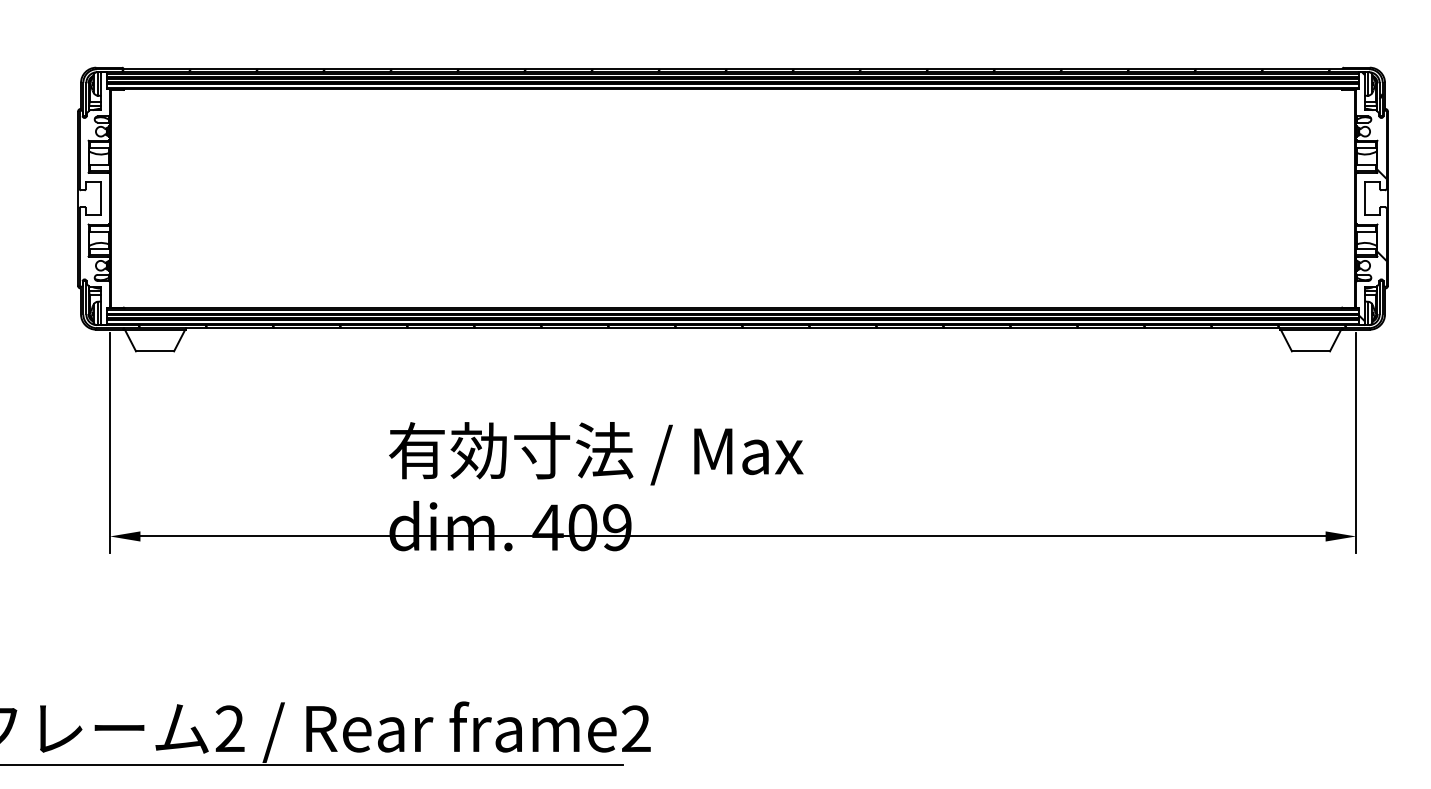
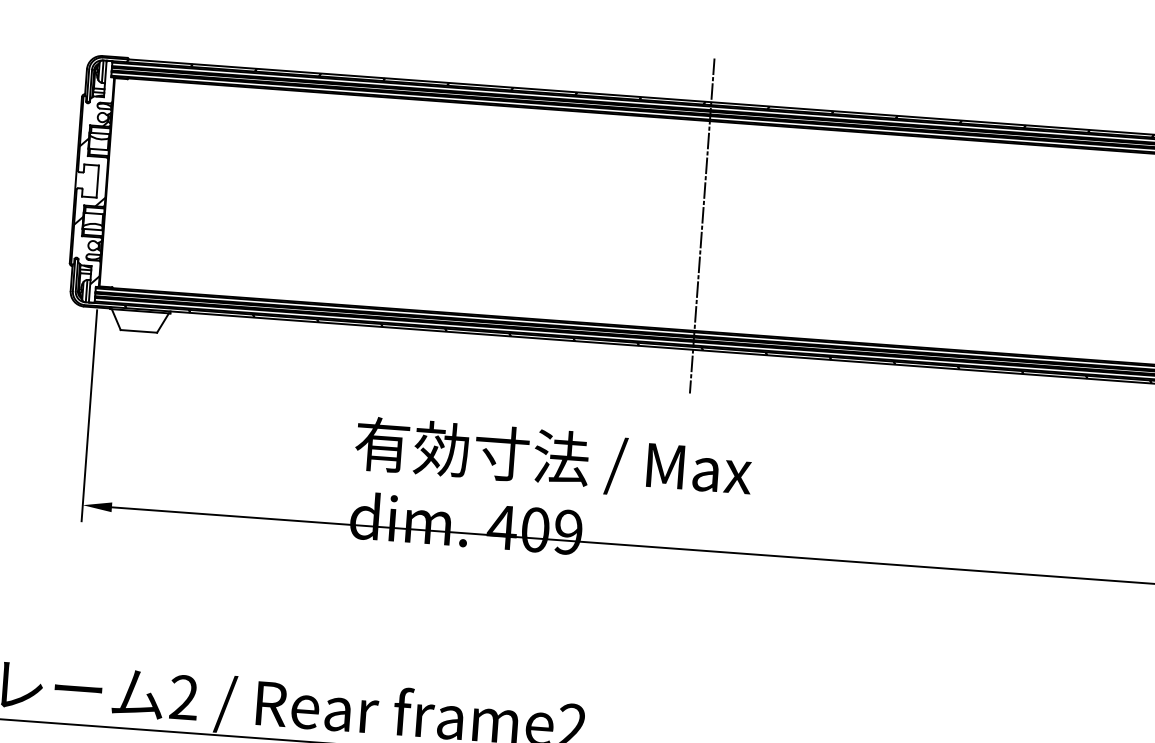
line: (733, 198) -> (702, 225), added
hatch: (94, 220) -> (90, 202), added

